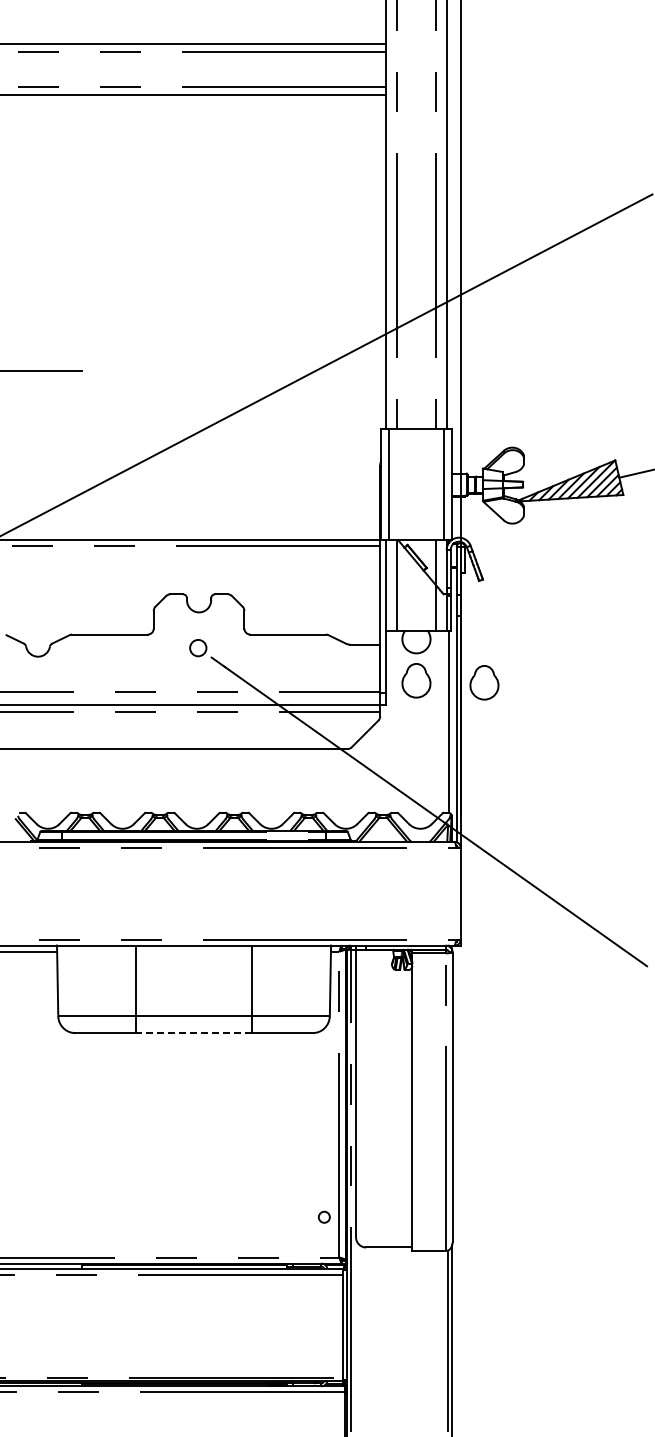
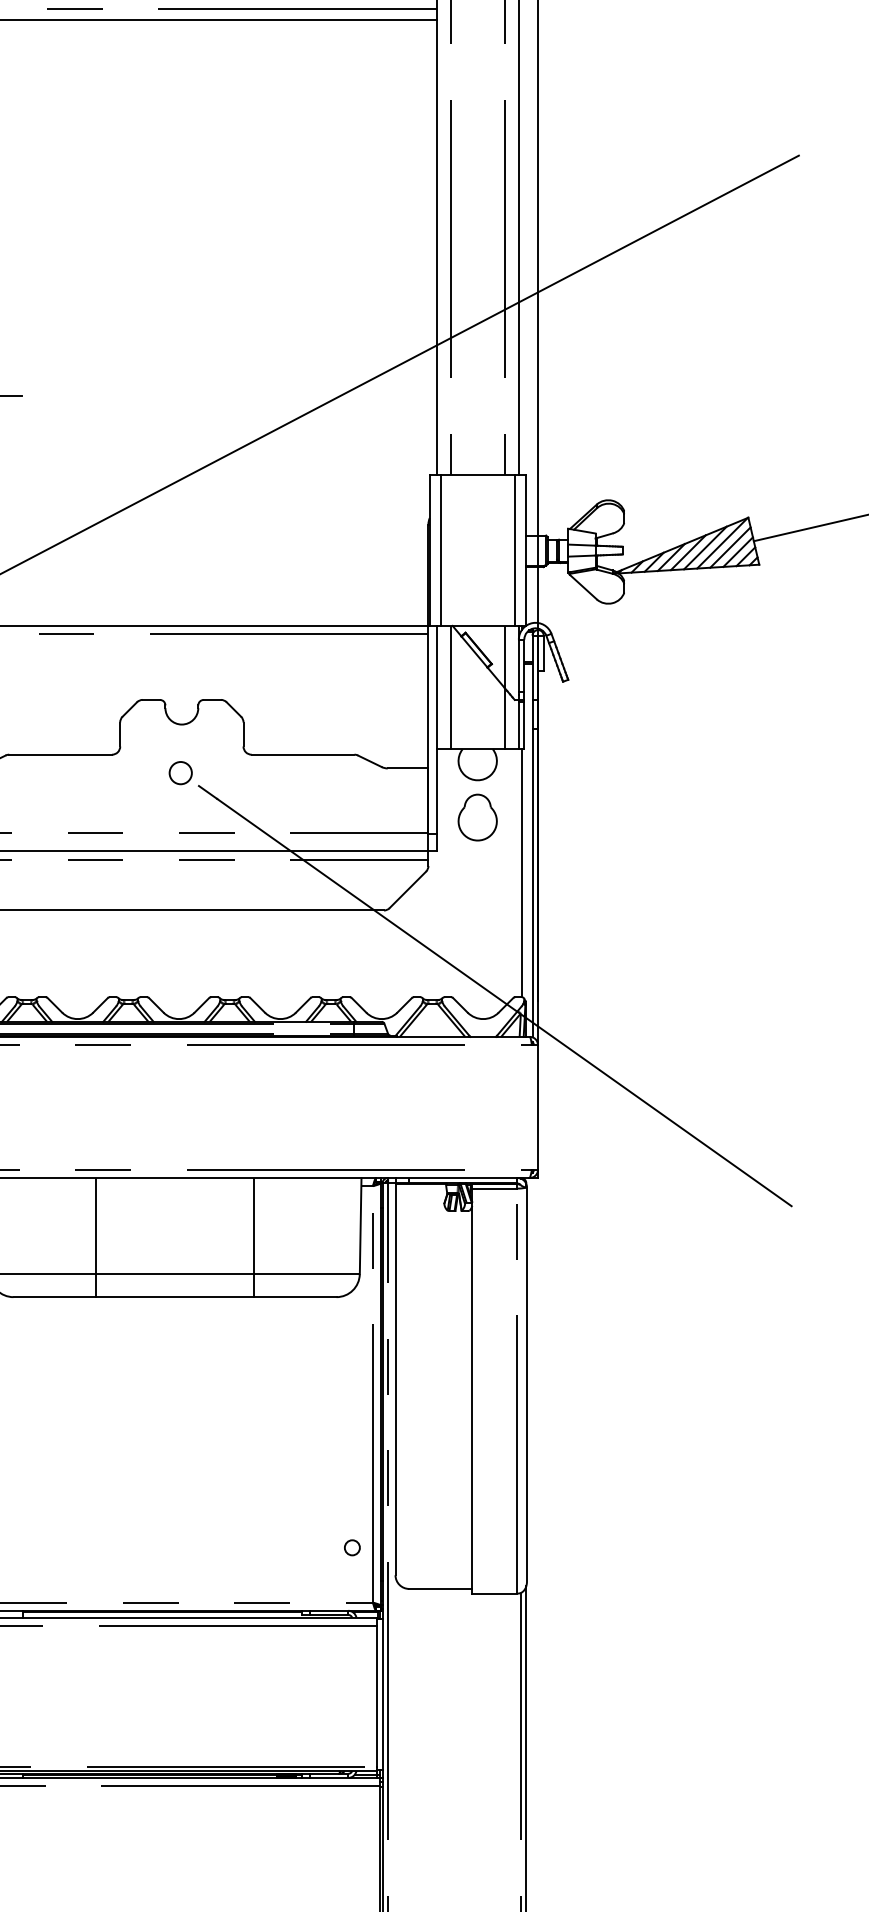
part: (484, 682) -> (570, 819), removed
line: (193, 1033) -> (174, 1297), dashed -> solid

